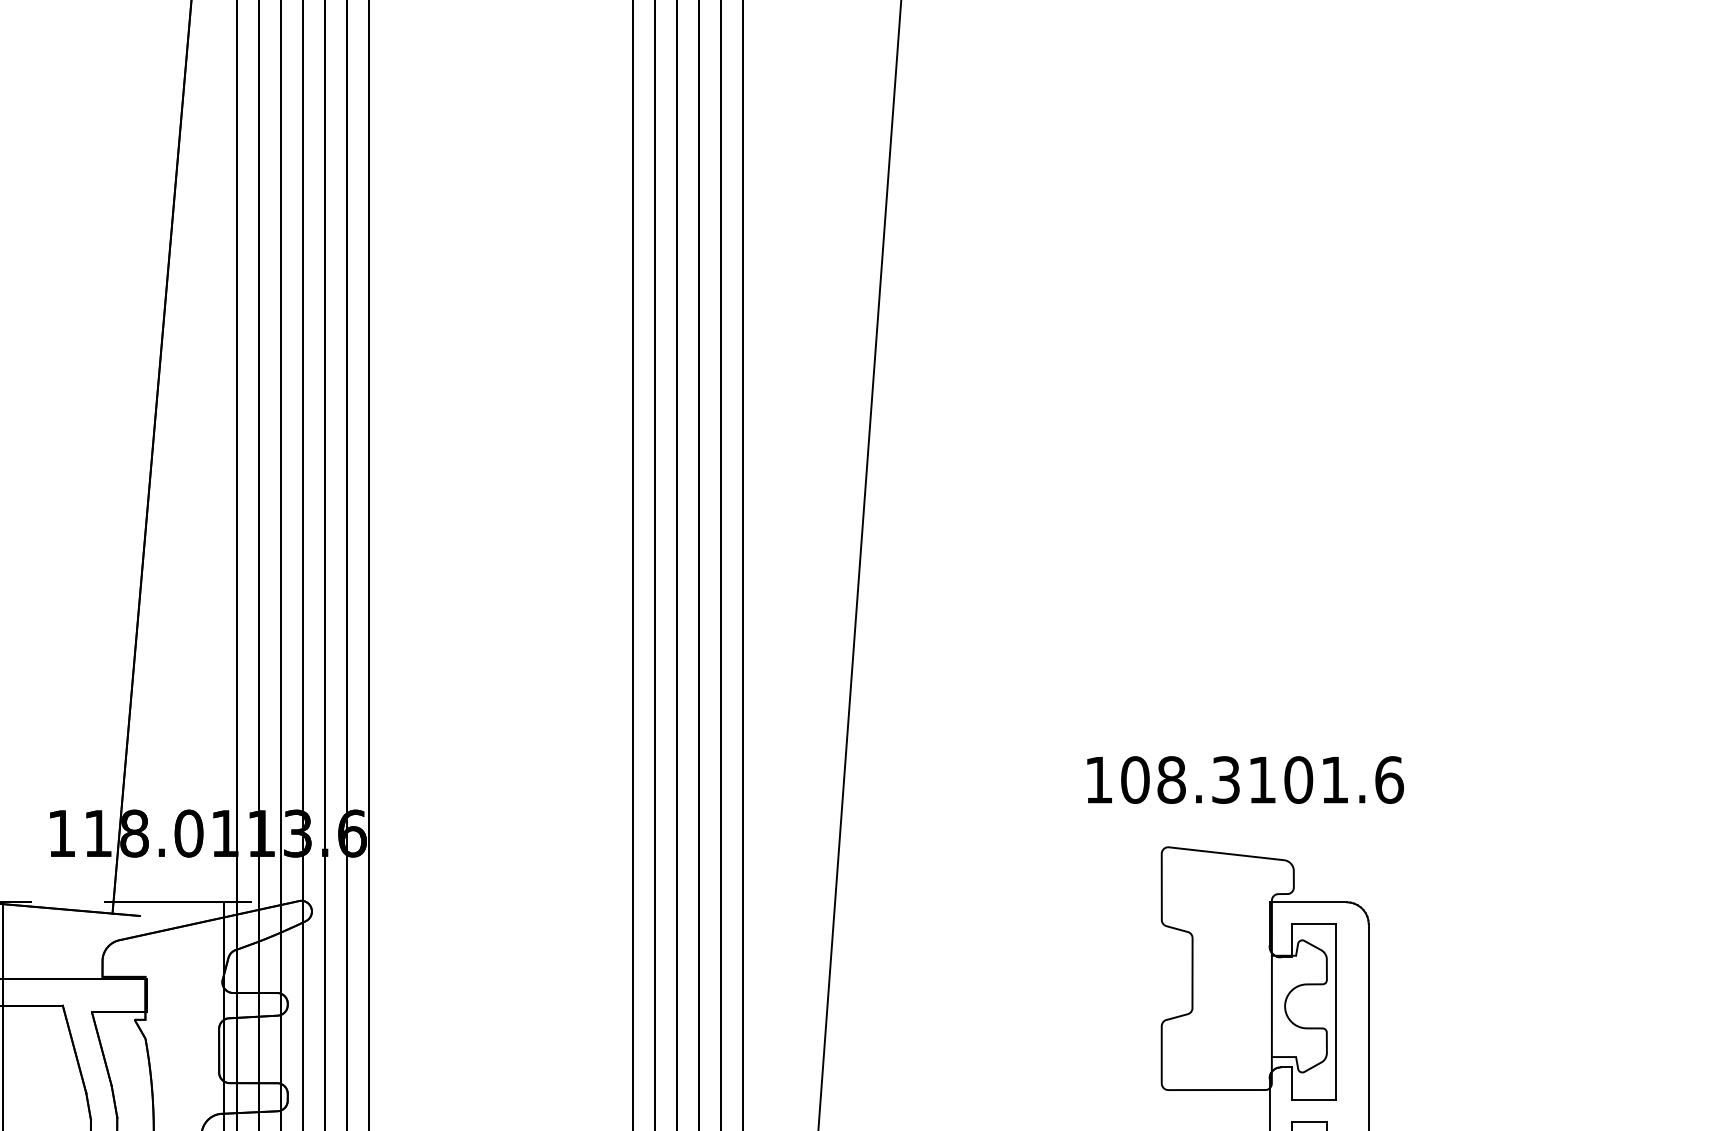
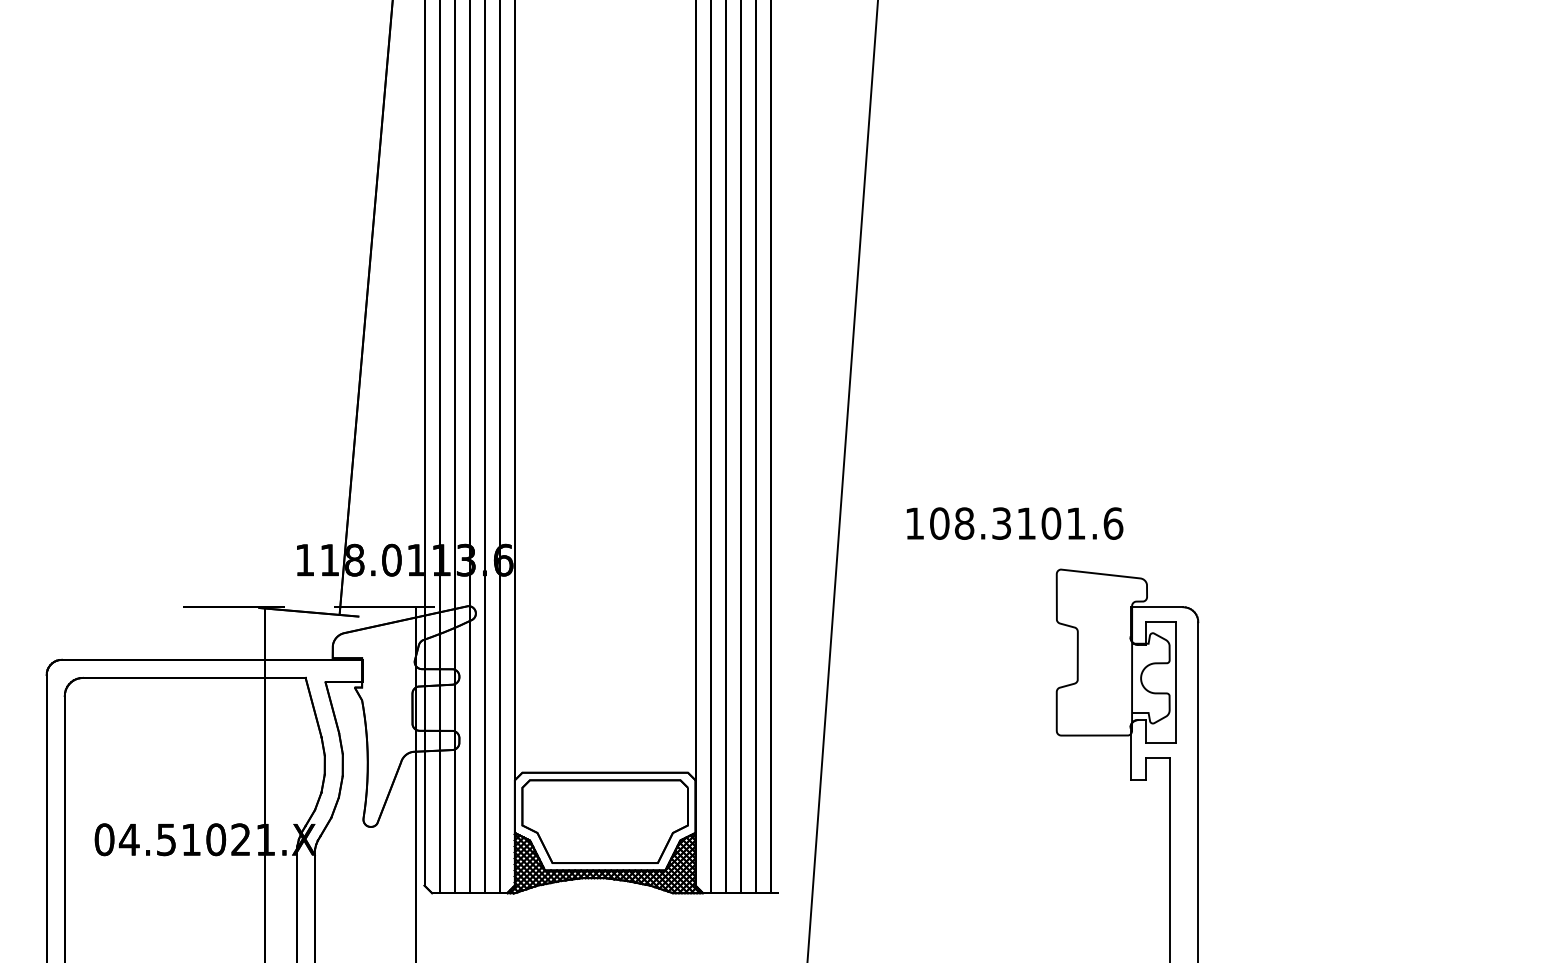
text: (1244, 779) -> (1014, 523), moved

